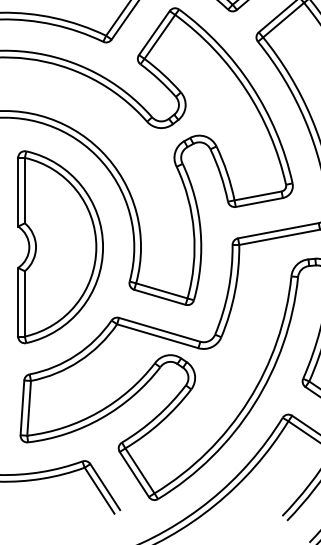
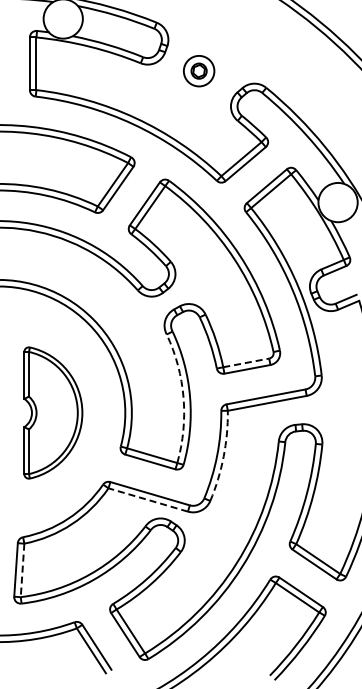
line: (258, 195) -> (246, 362), solid -> dashed
arc: (193, 231) -> (183, 397), solid -> dashed
part: (60, 246) -> (53, 412), size x0.7
arc: (234, 291) -> (223, 456), solid -> dashed
line: (157, 335) -> (147, 499), solid -> dashed
line: (29, 408) -> (22, 570), solid -> dashed

